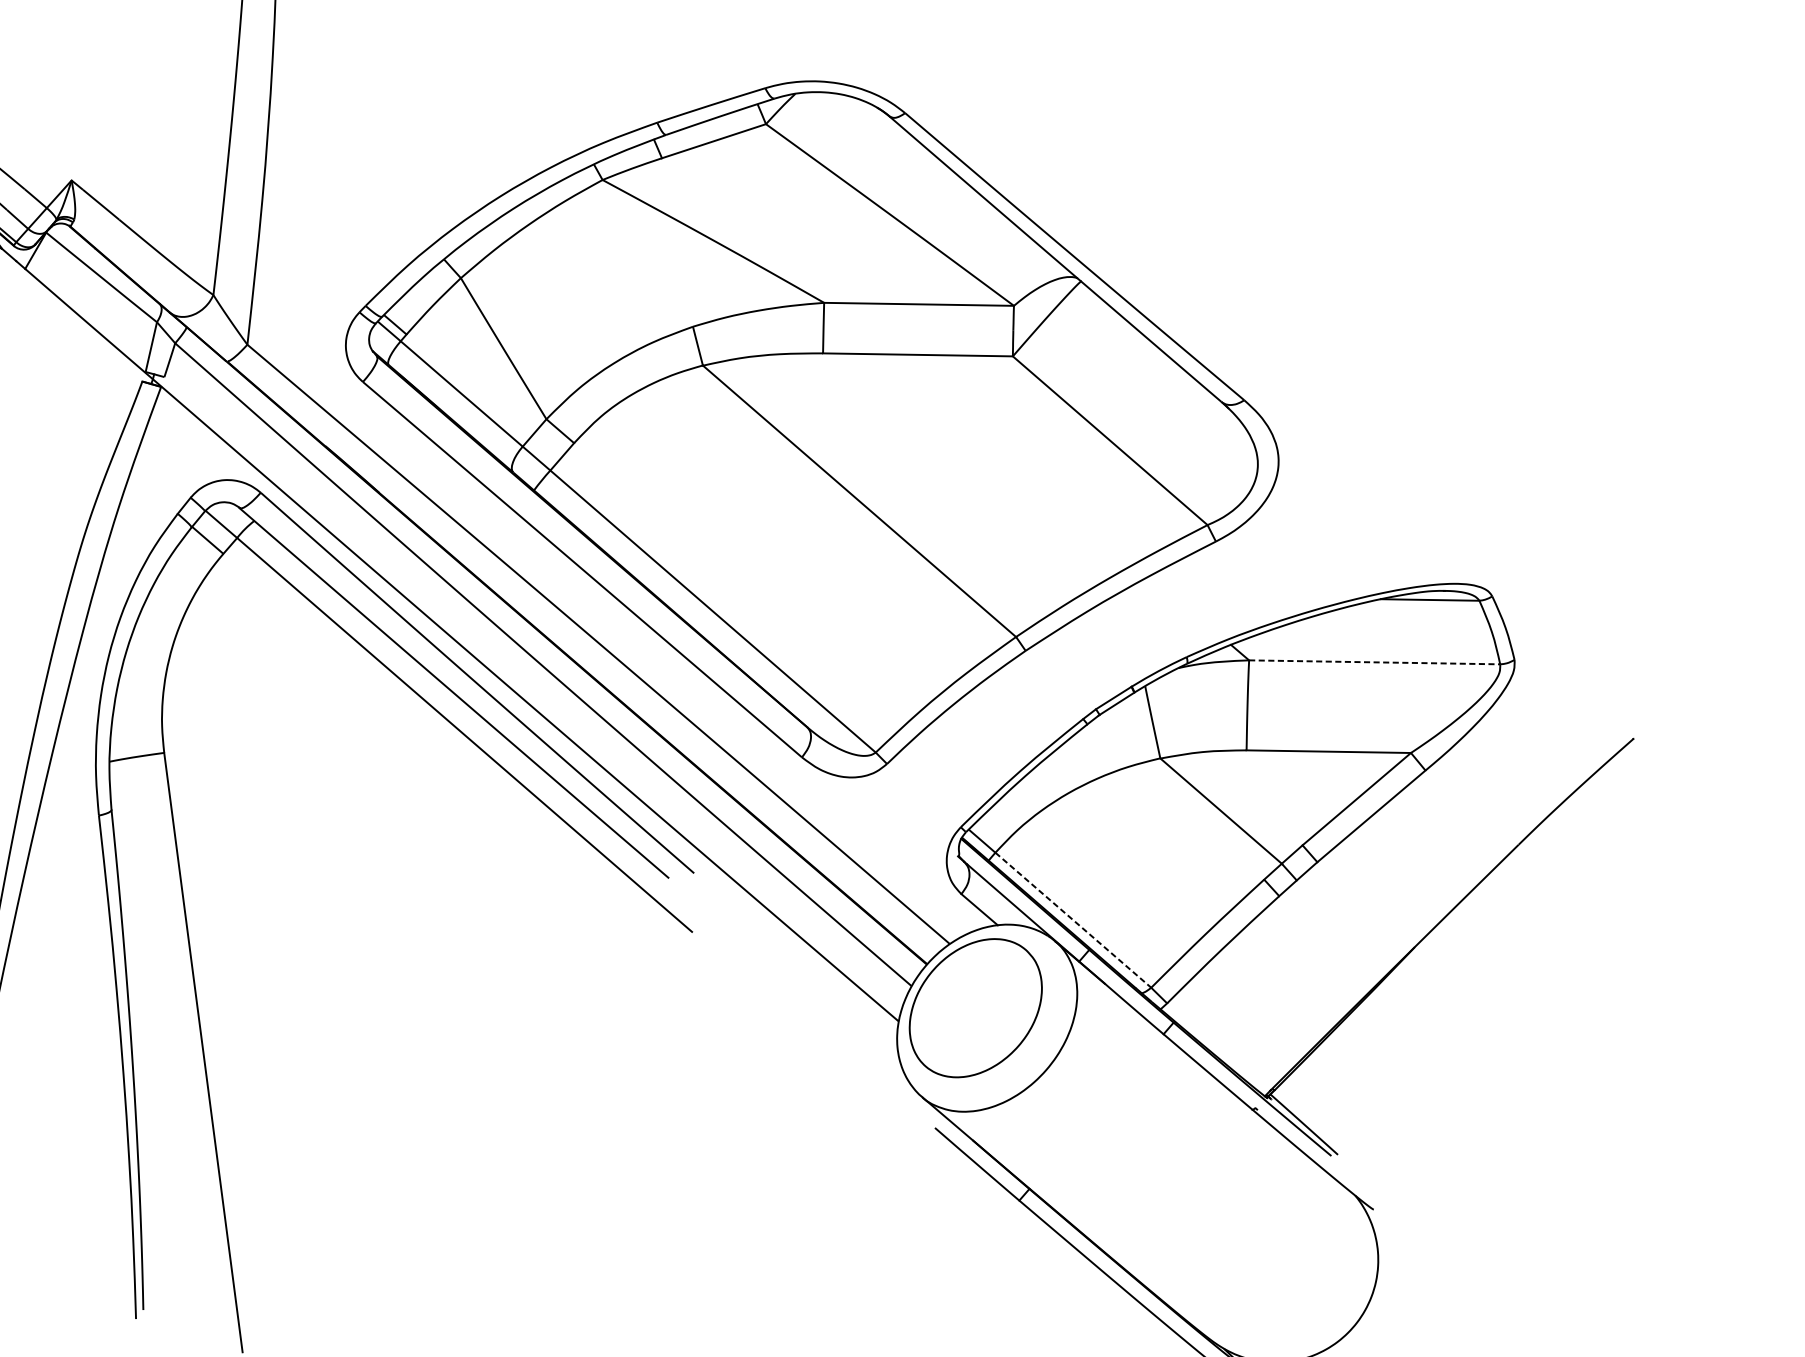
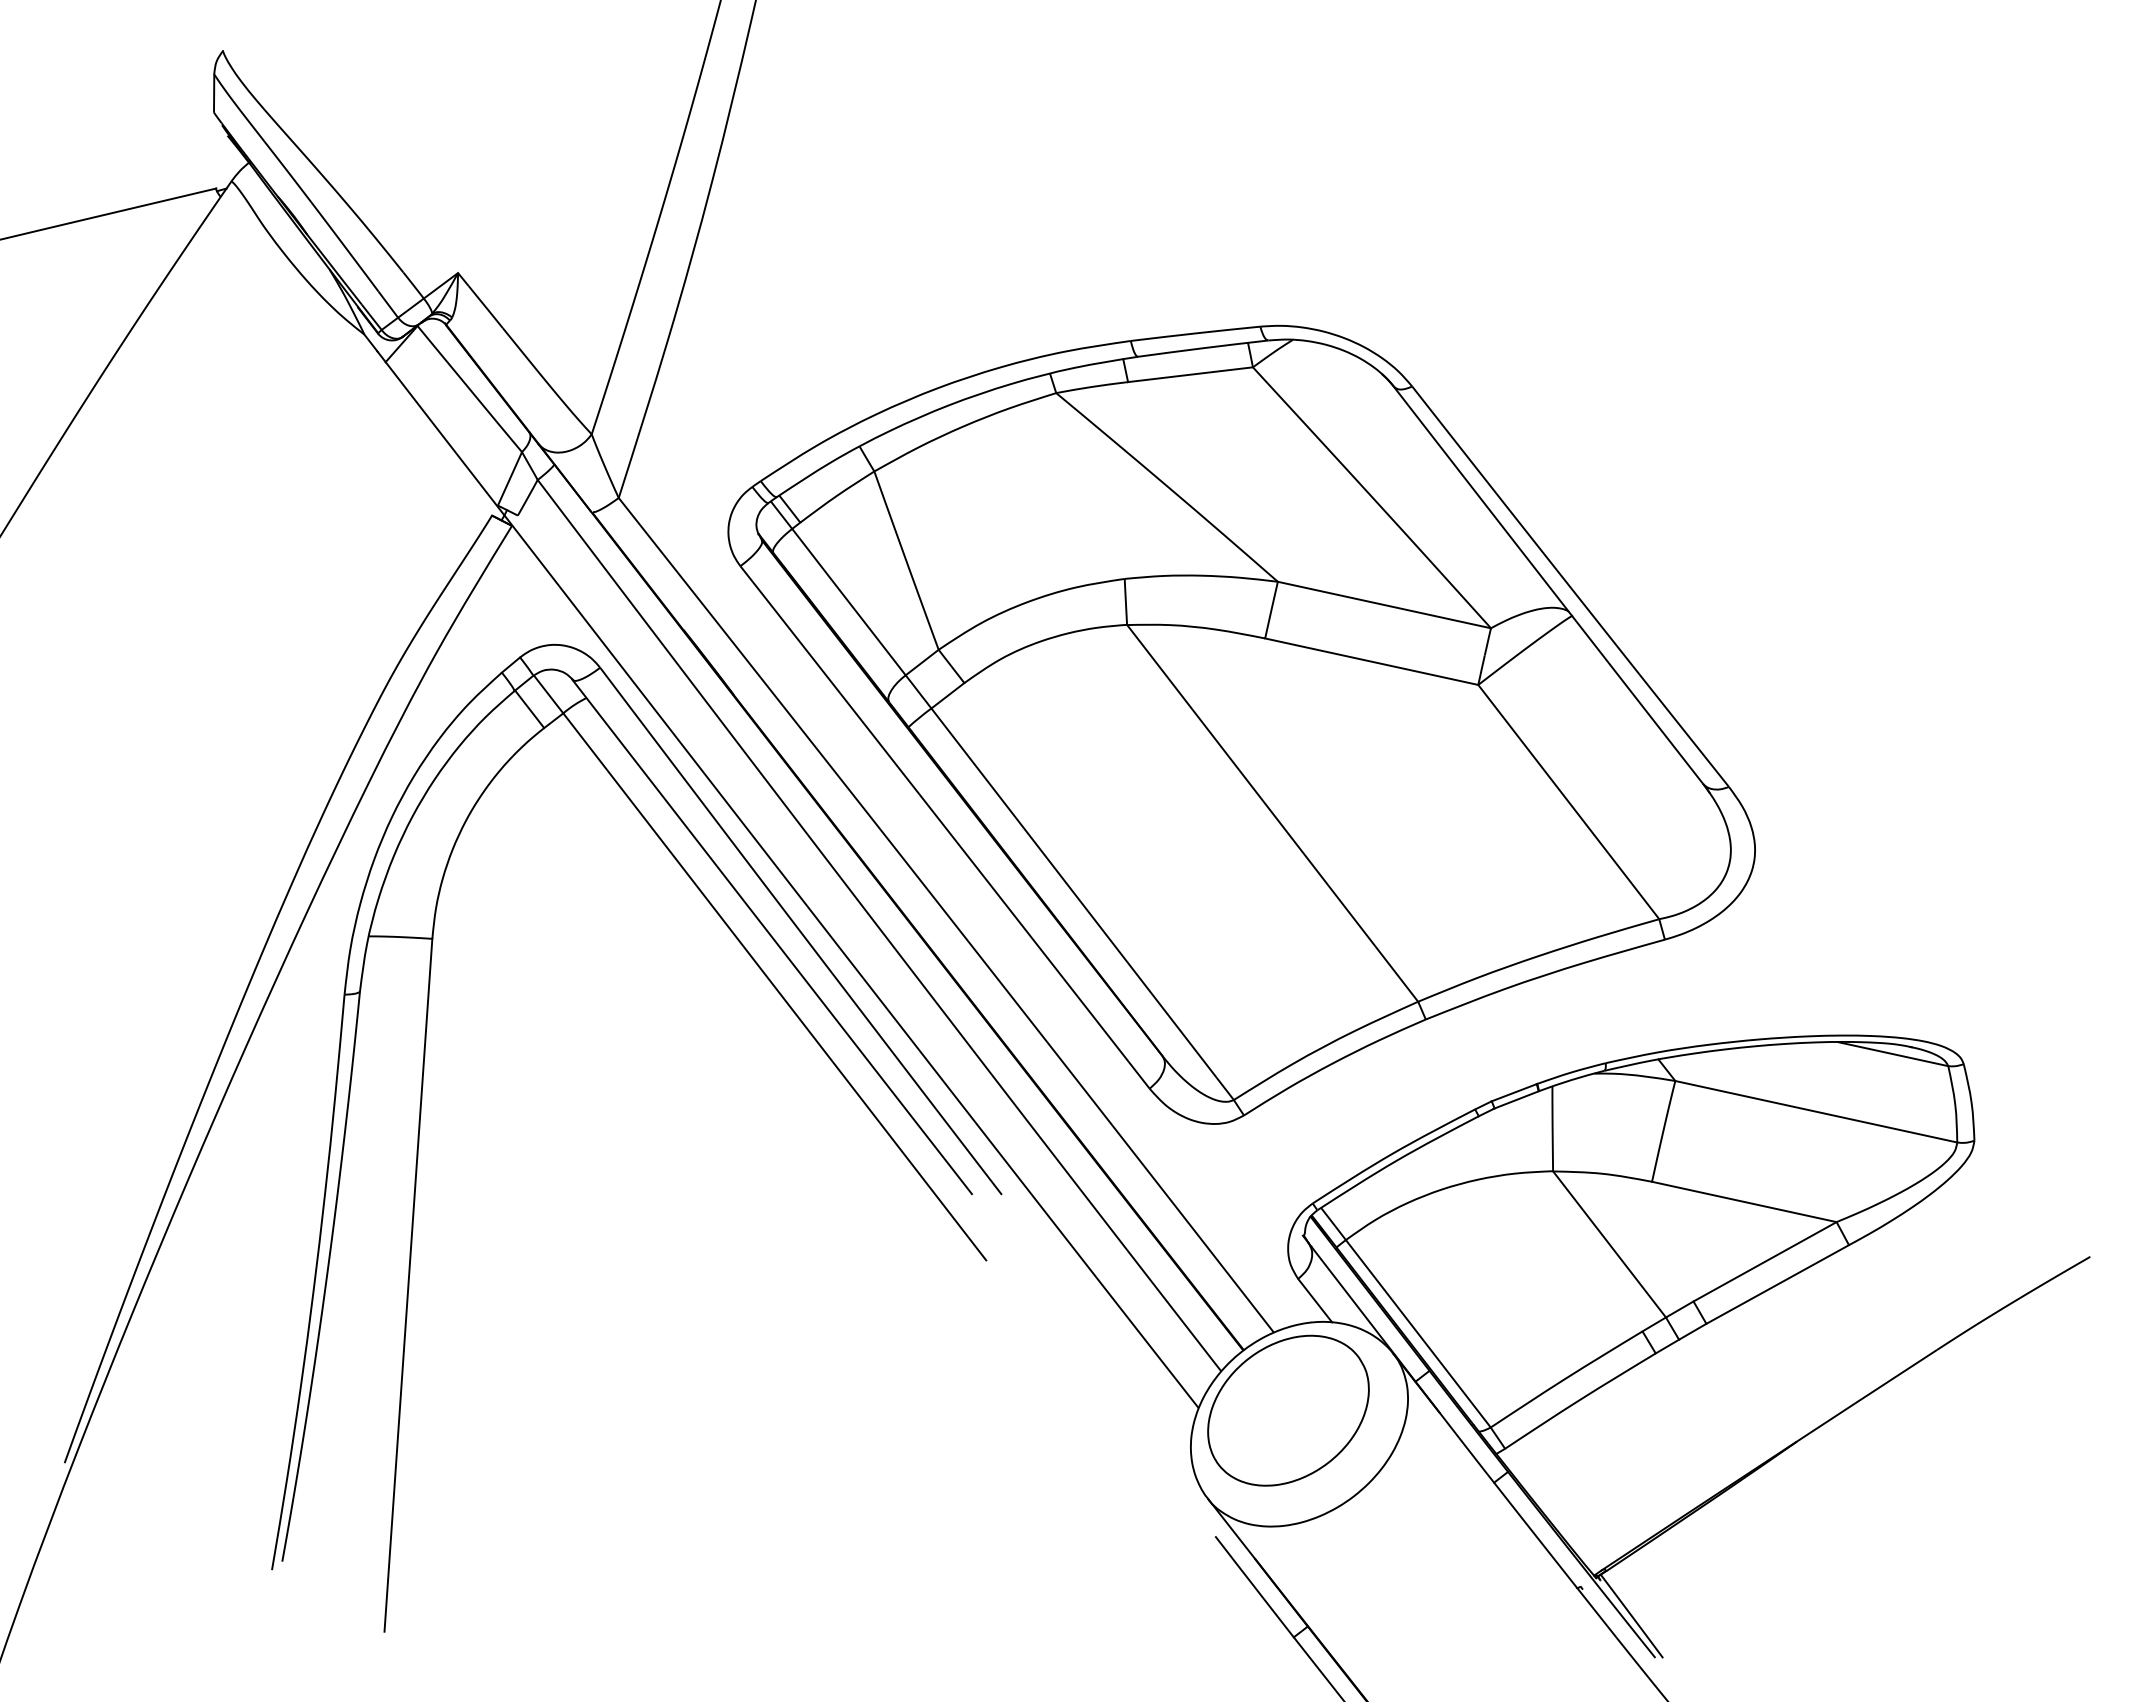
line: (1374, 662) -> (1816, 1111), dashed -> solid
line: (1073, 920) -> (1418, 1334), dashed -> solid

